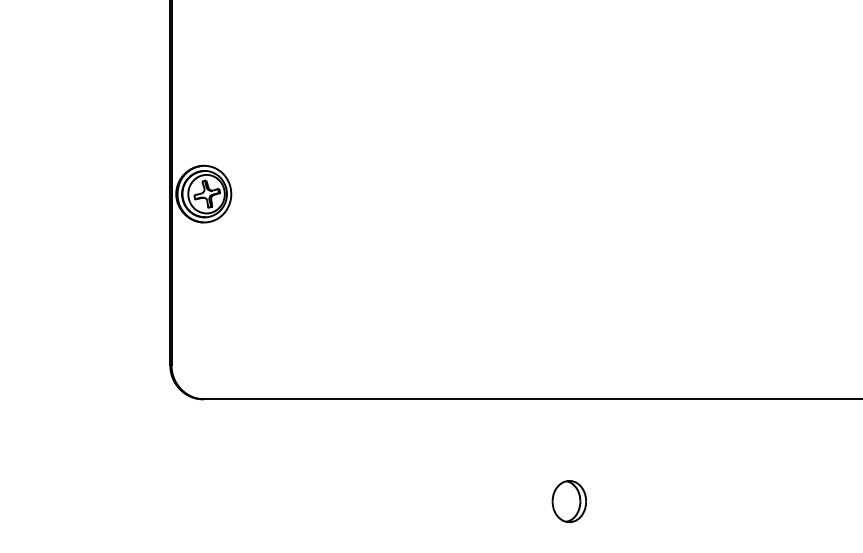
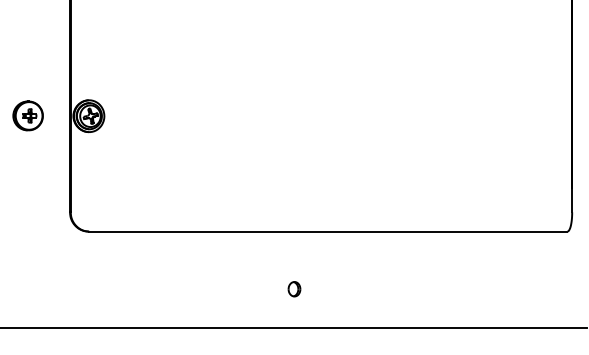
part: (94, 192) -> (27, 115), added
part: (569, 502) -> (294, 289), size x0.62

